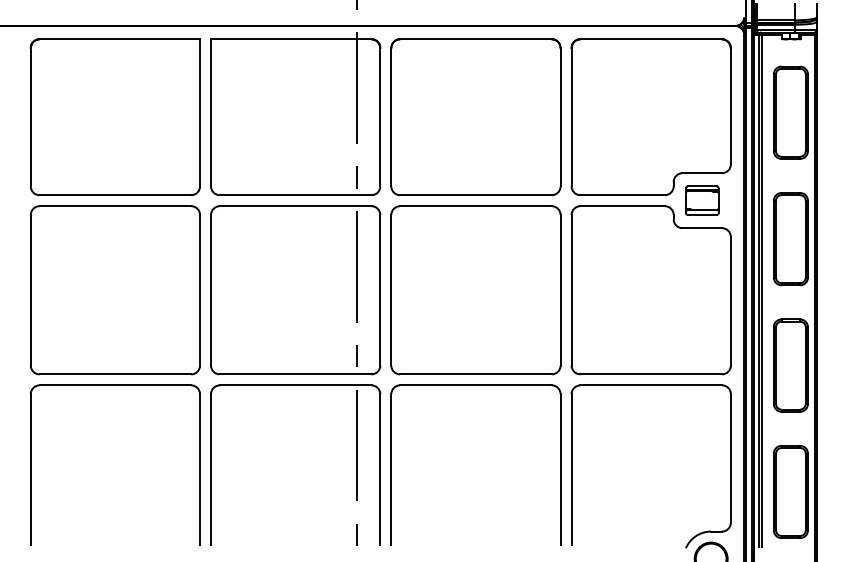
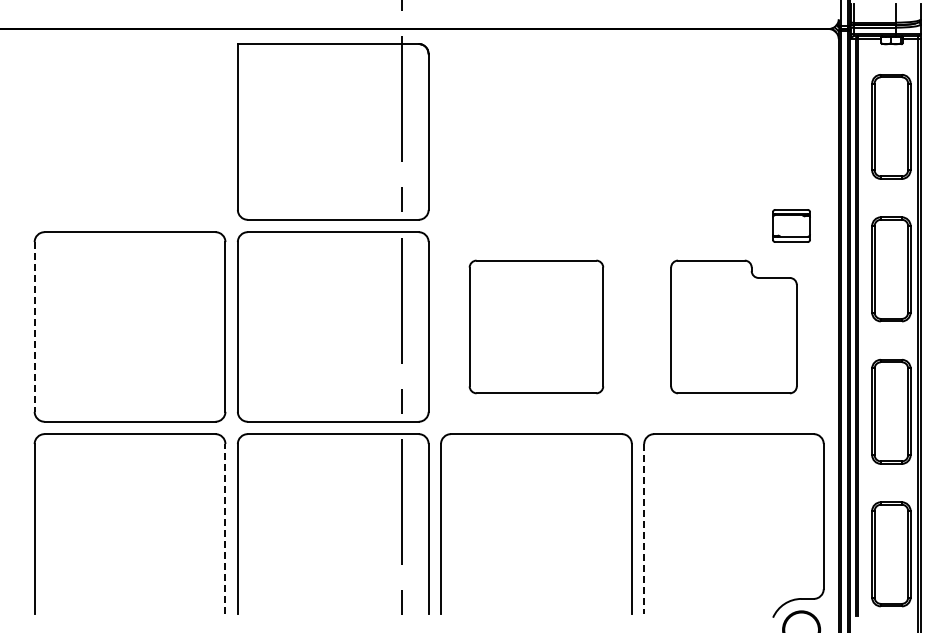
part: (114, 116) -> (129, 131), removed
part: (476, 116) -> (536, 131), removed
part: (650, 116) -> (733, 131), removed
line: (30, 289) -> (34, 326), solid -> dashed
part: (476, 289) -> (536, 326), size x0.7
part: (650, 289) -> (733, 326), size x0.7
line: (200, 469) -> (225, 528), solid -> dashed
line: (571, 469) -> (644, 528), solid -> dashed

